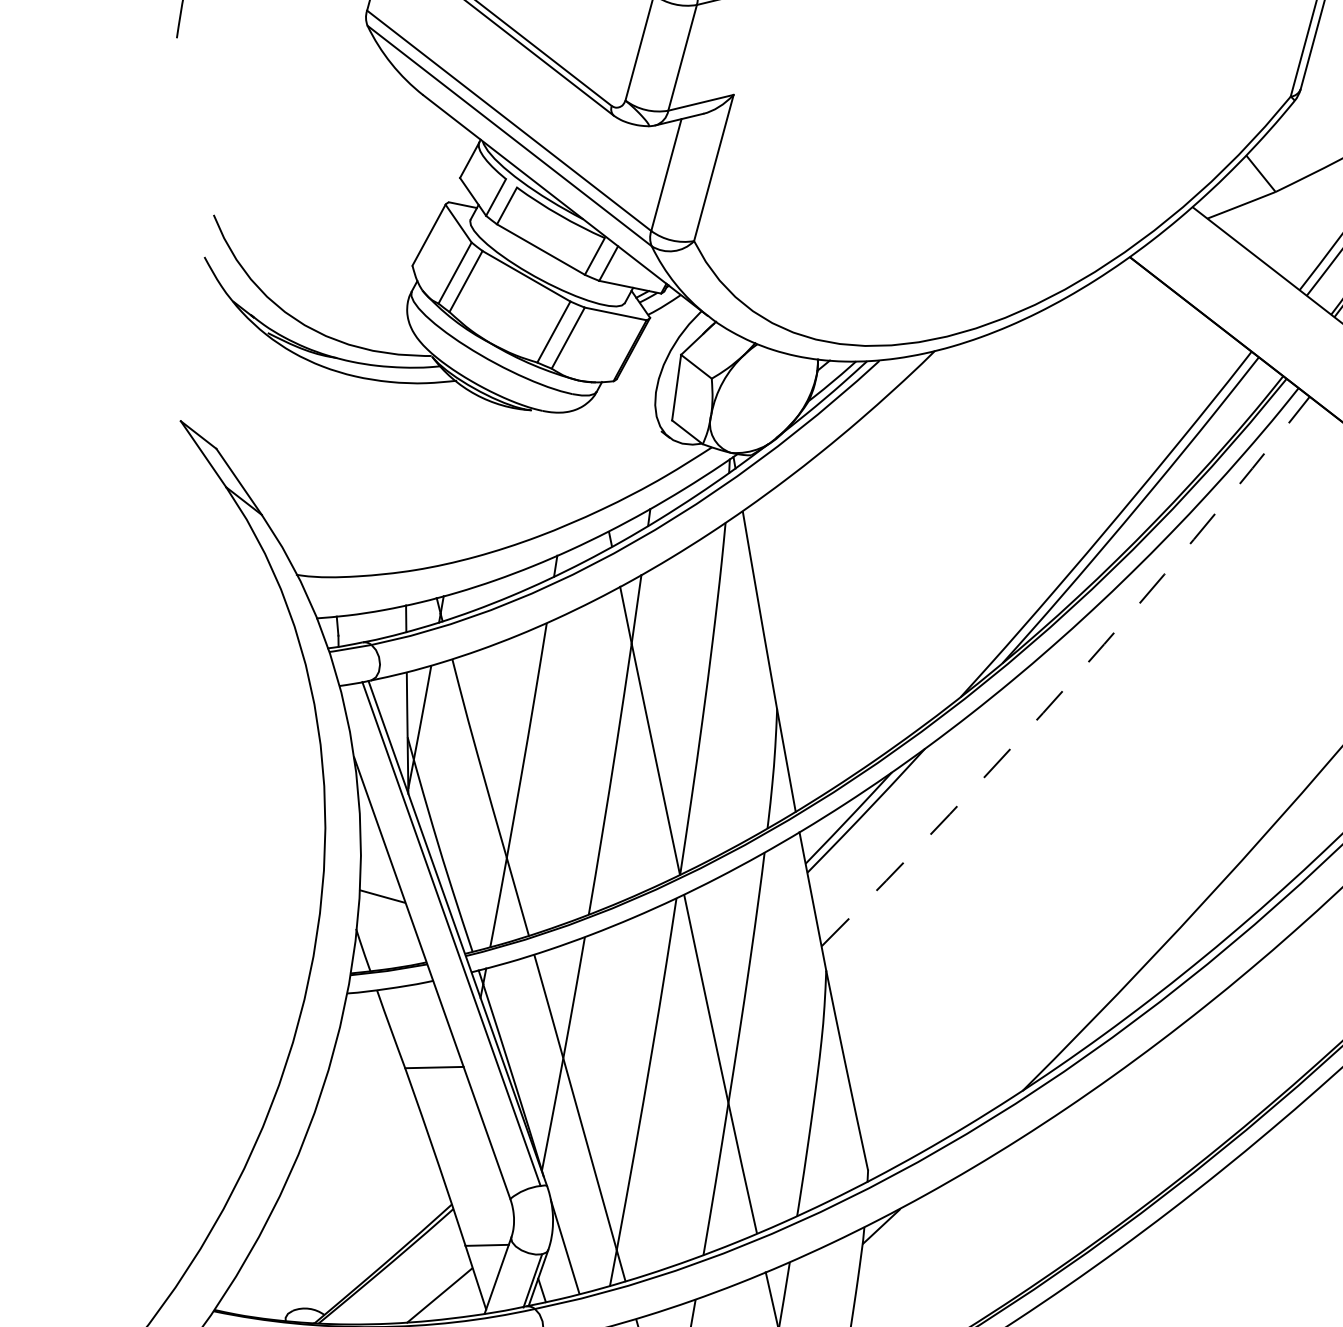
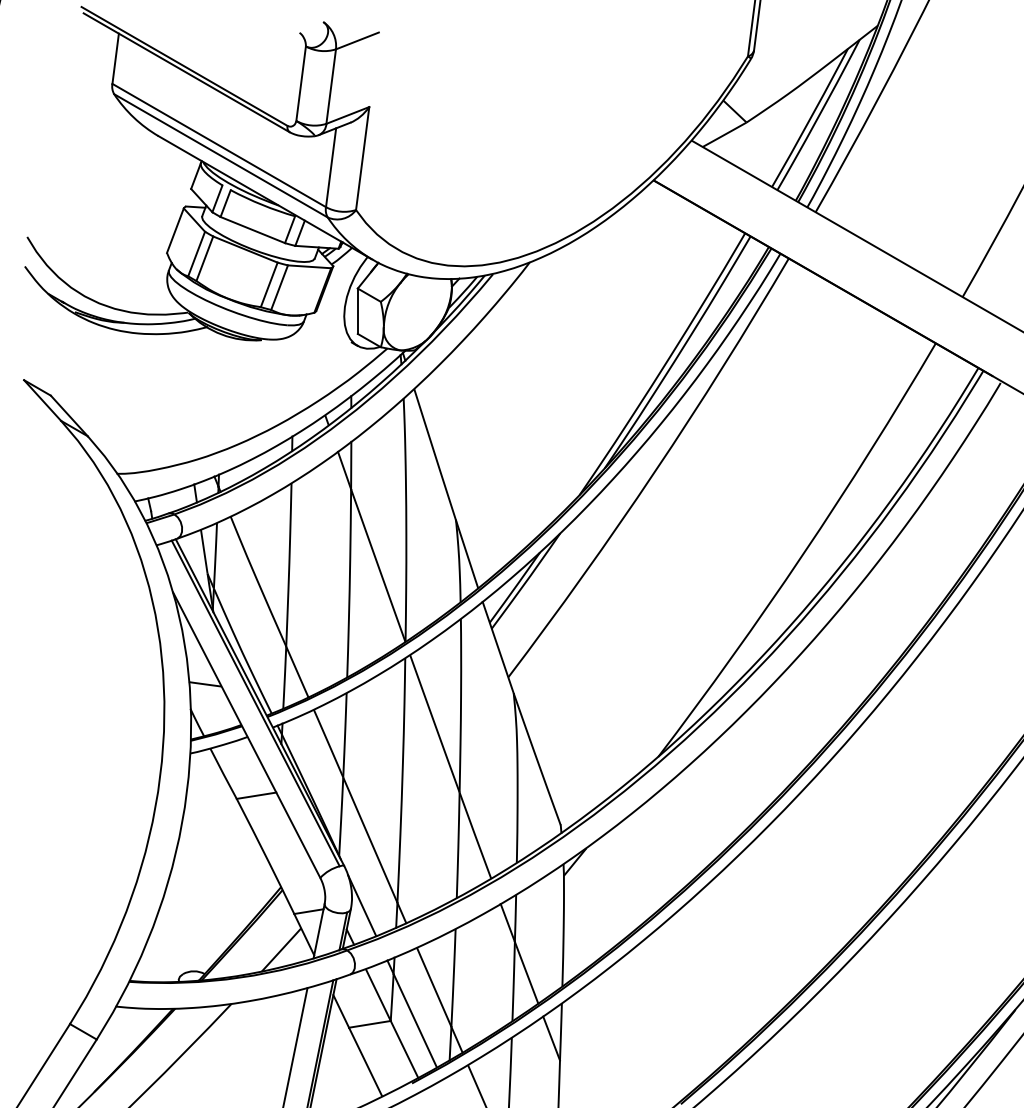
arc: (1073, 679) -> (654, 472), dashed -> solid

